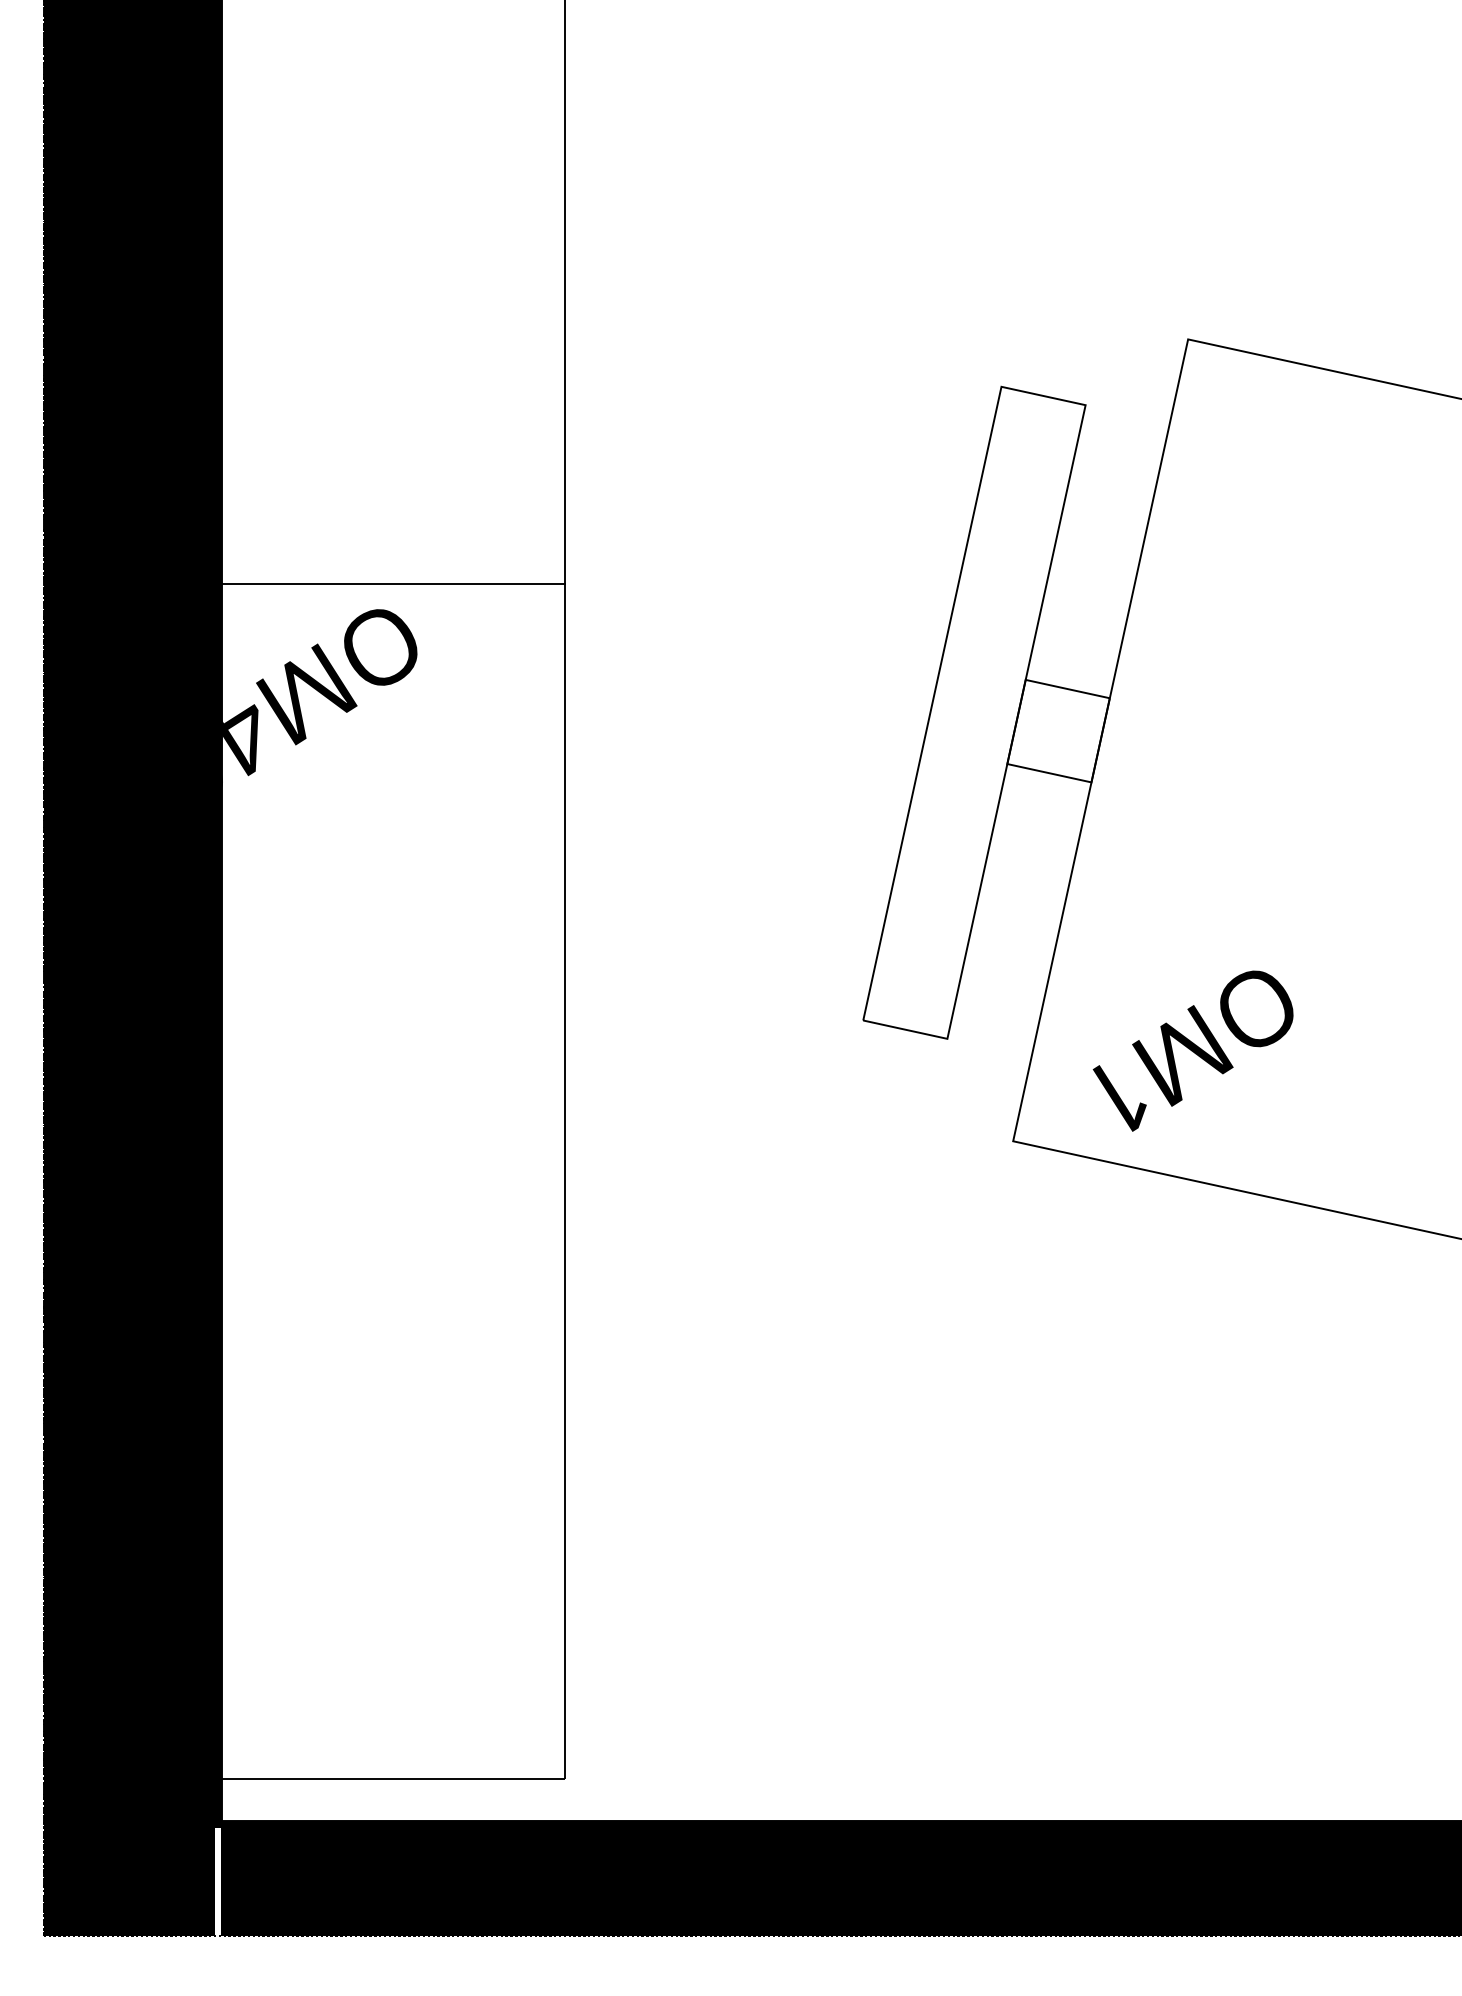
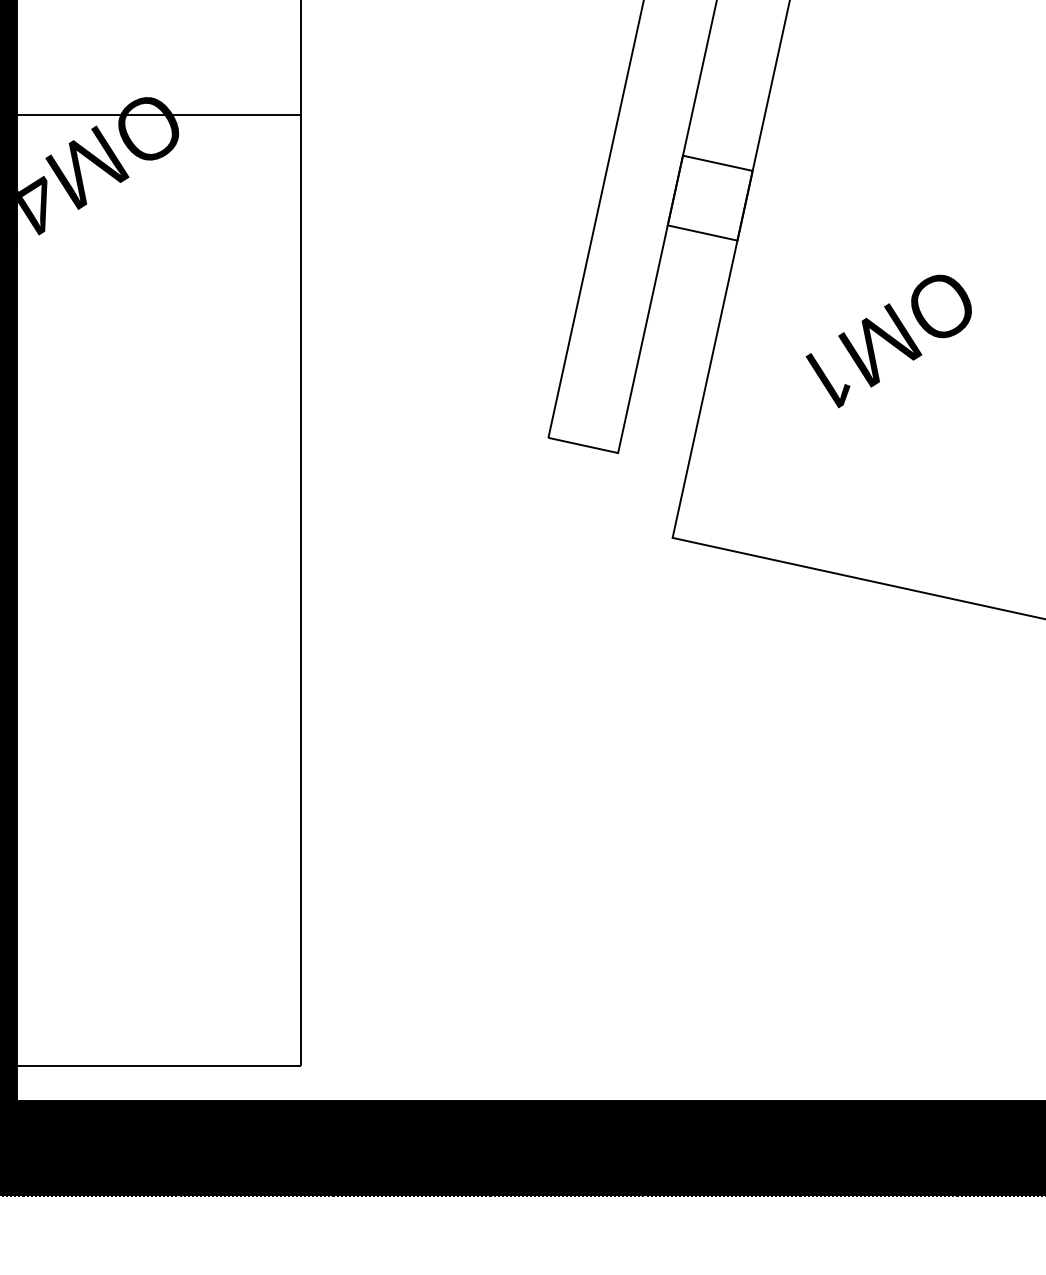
line: (392, 584) -> (158, 115), moved
text: (1192, 1050) -> (888, 340), moved
fill: (217, 1882) -> (13, 1151), added

